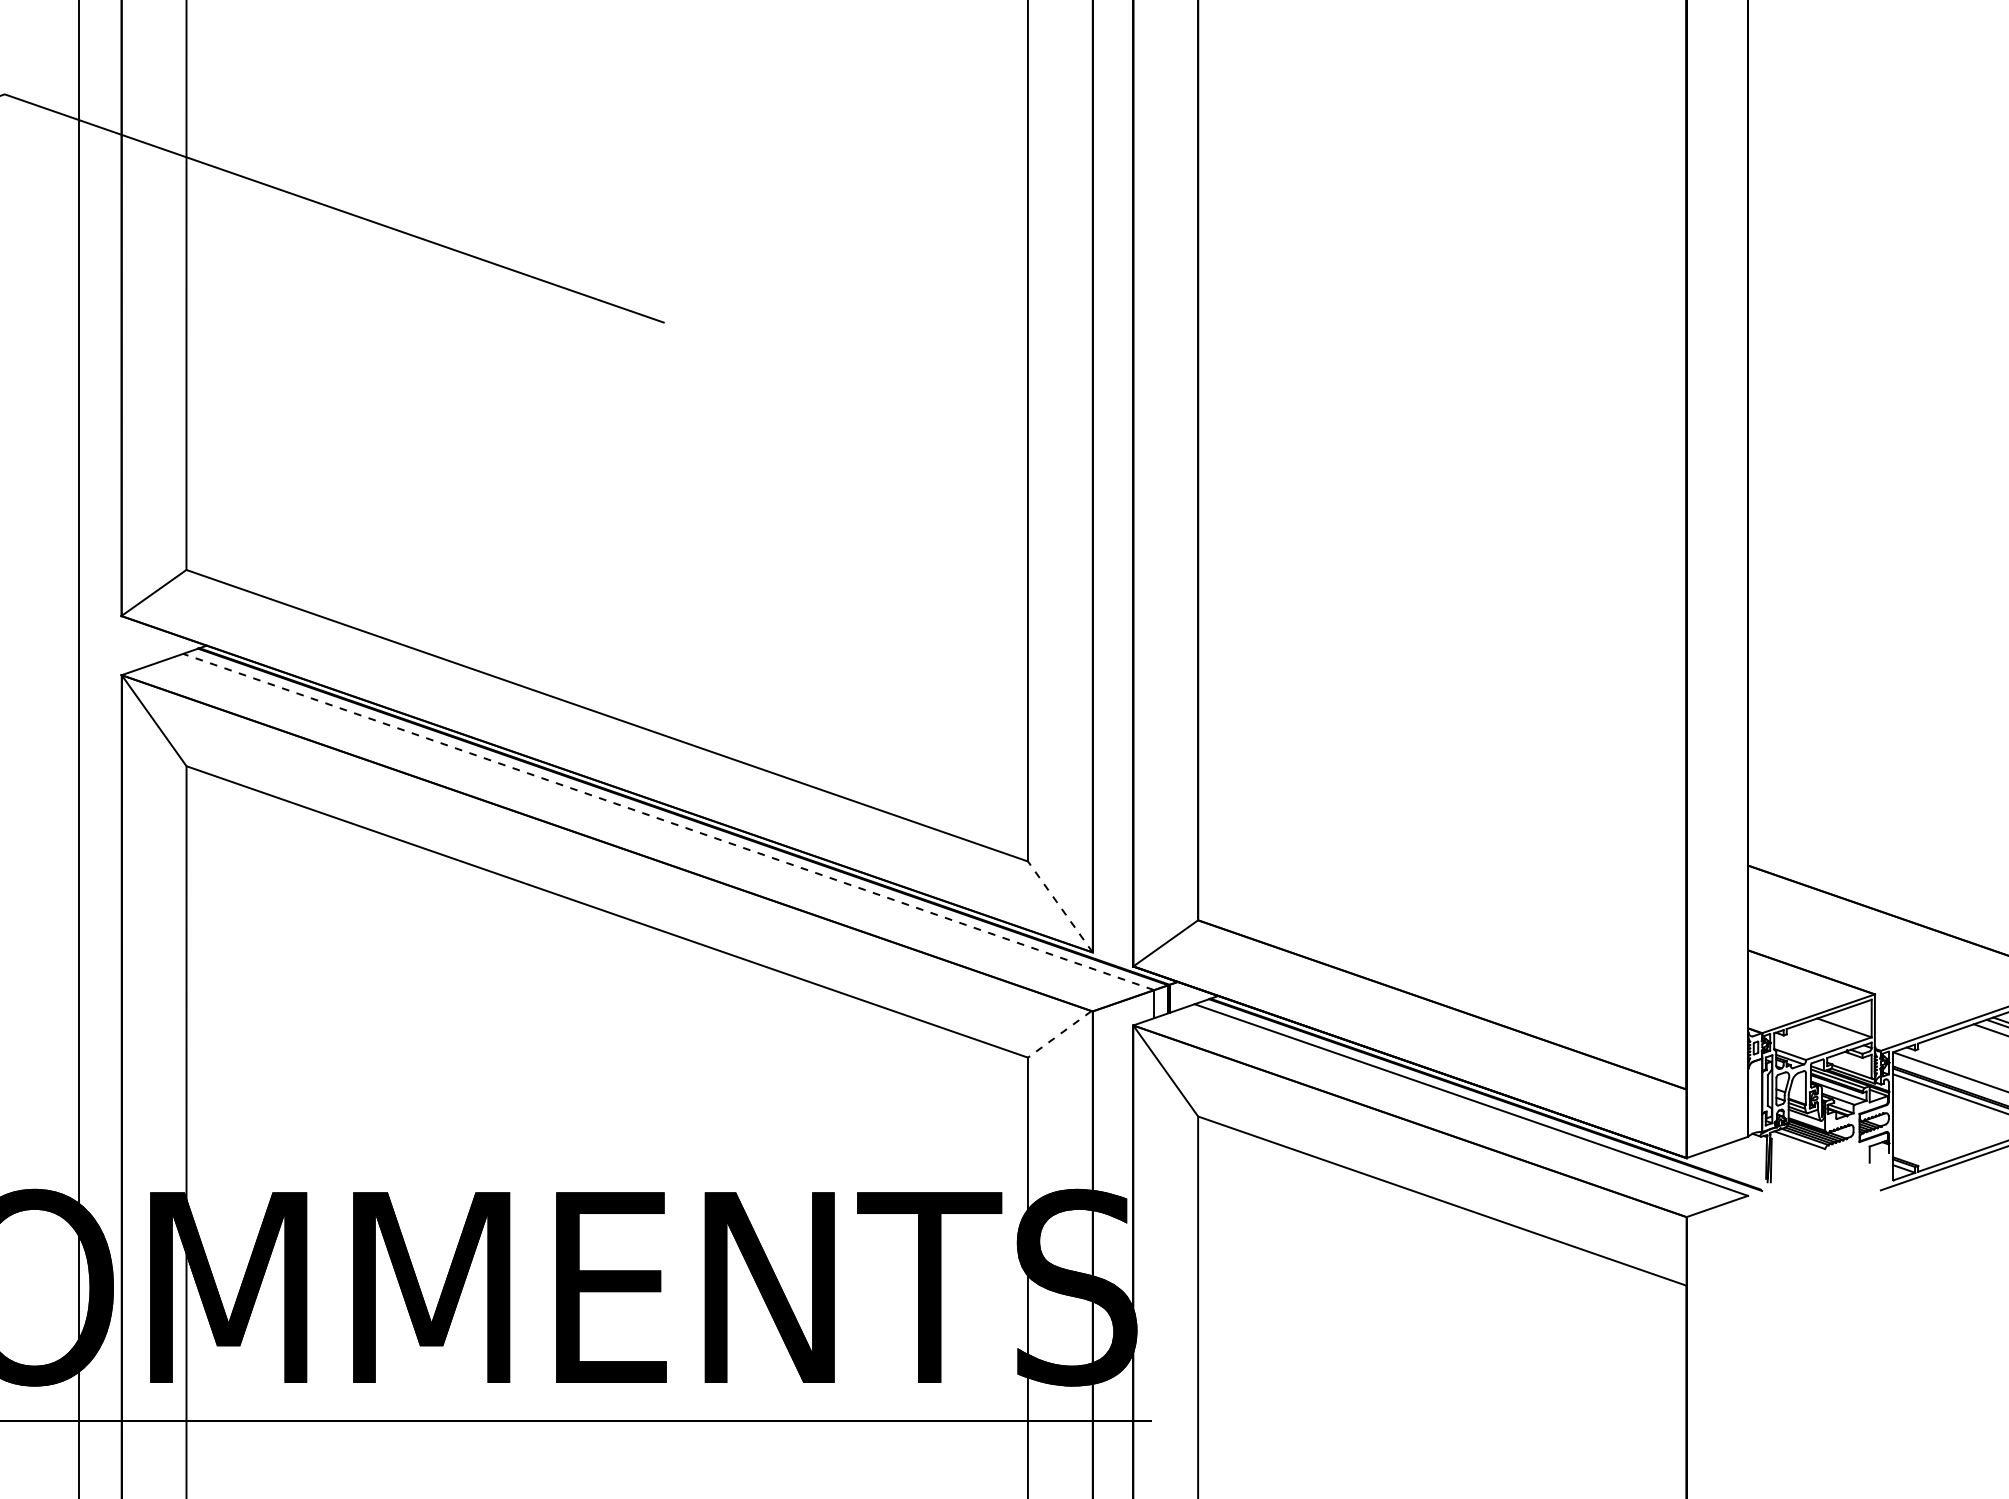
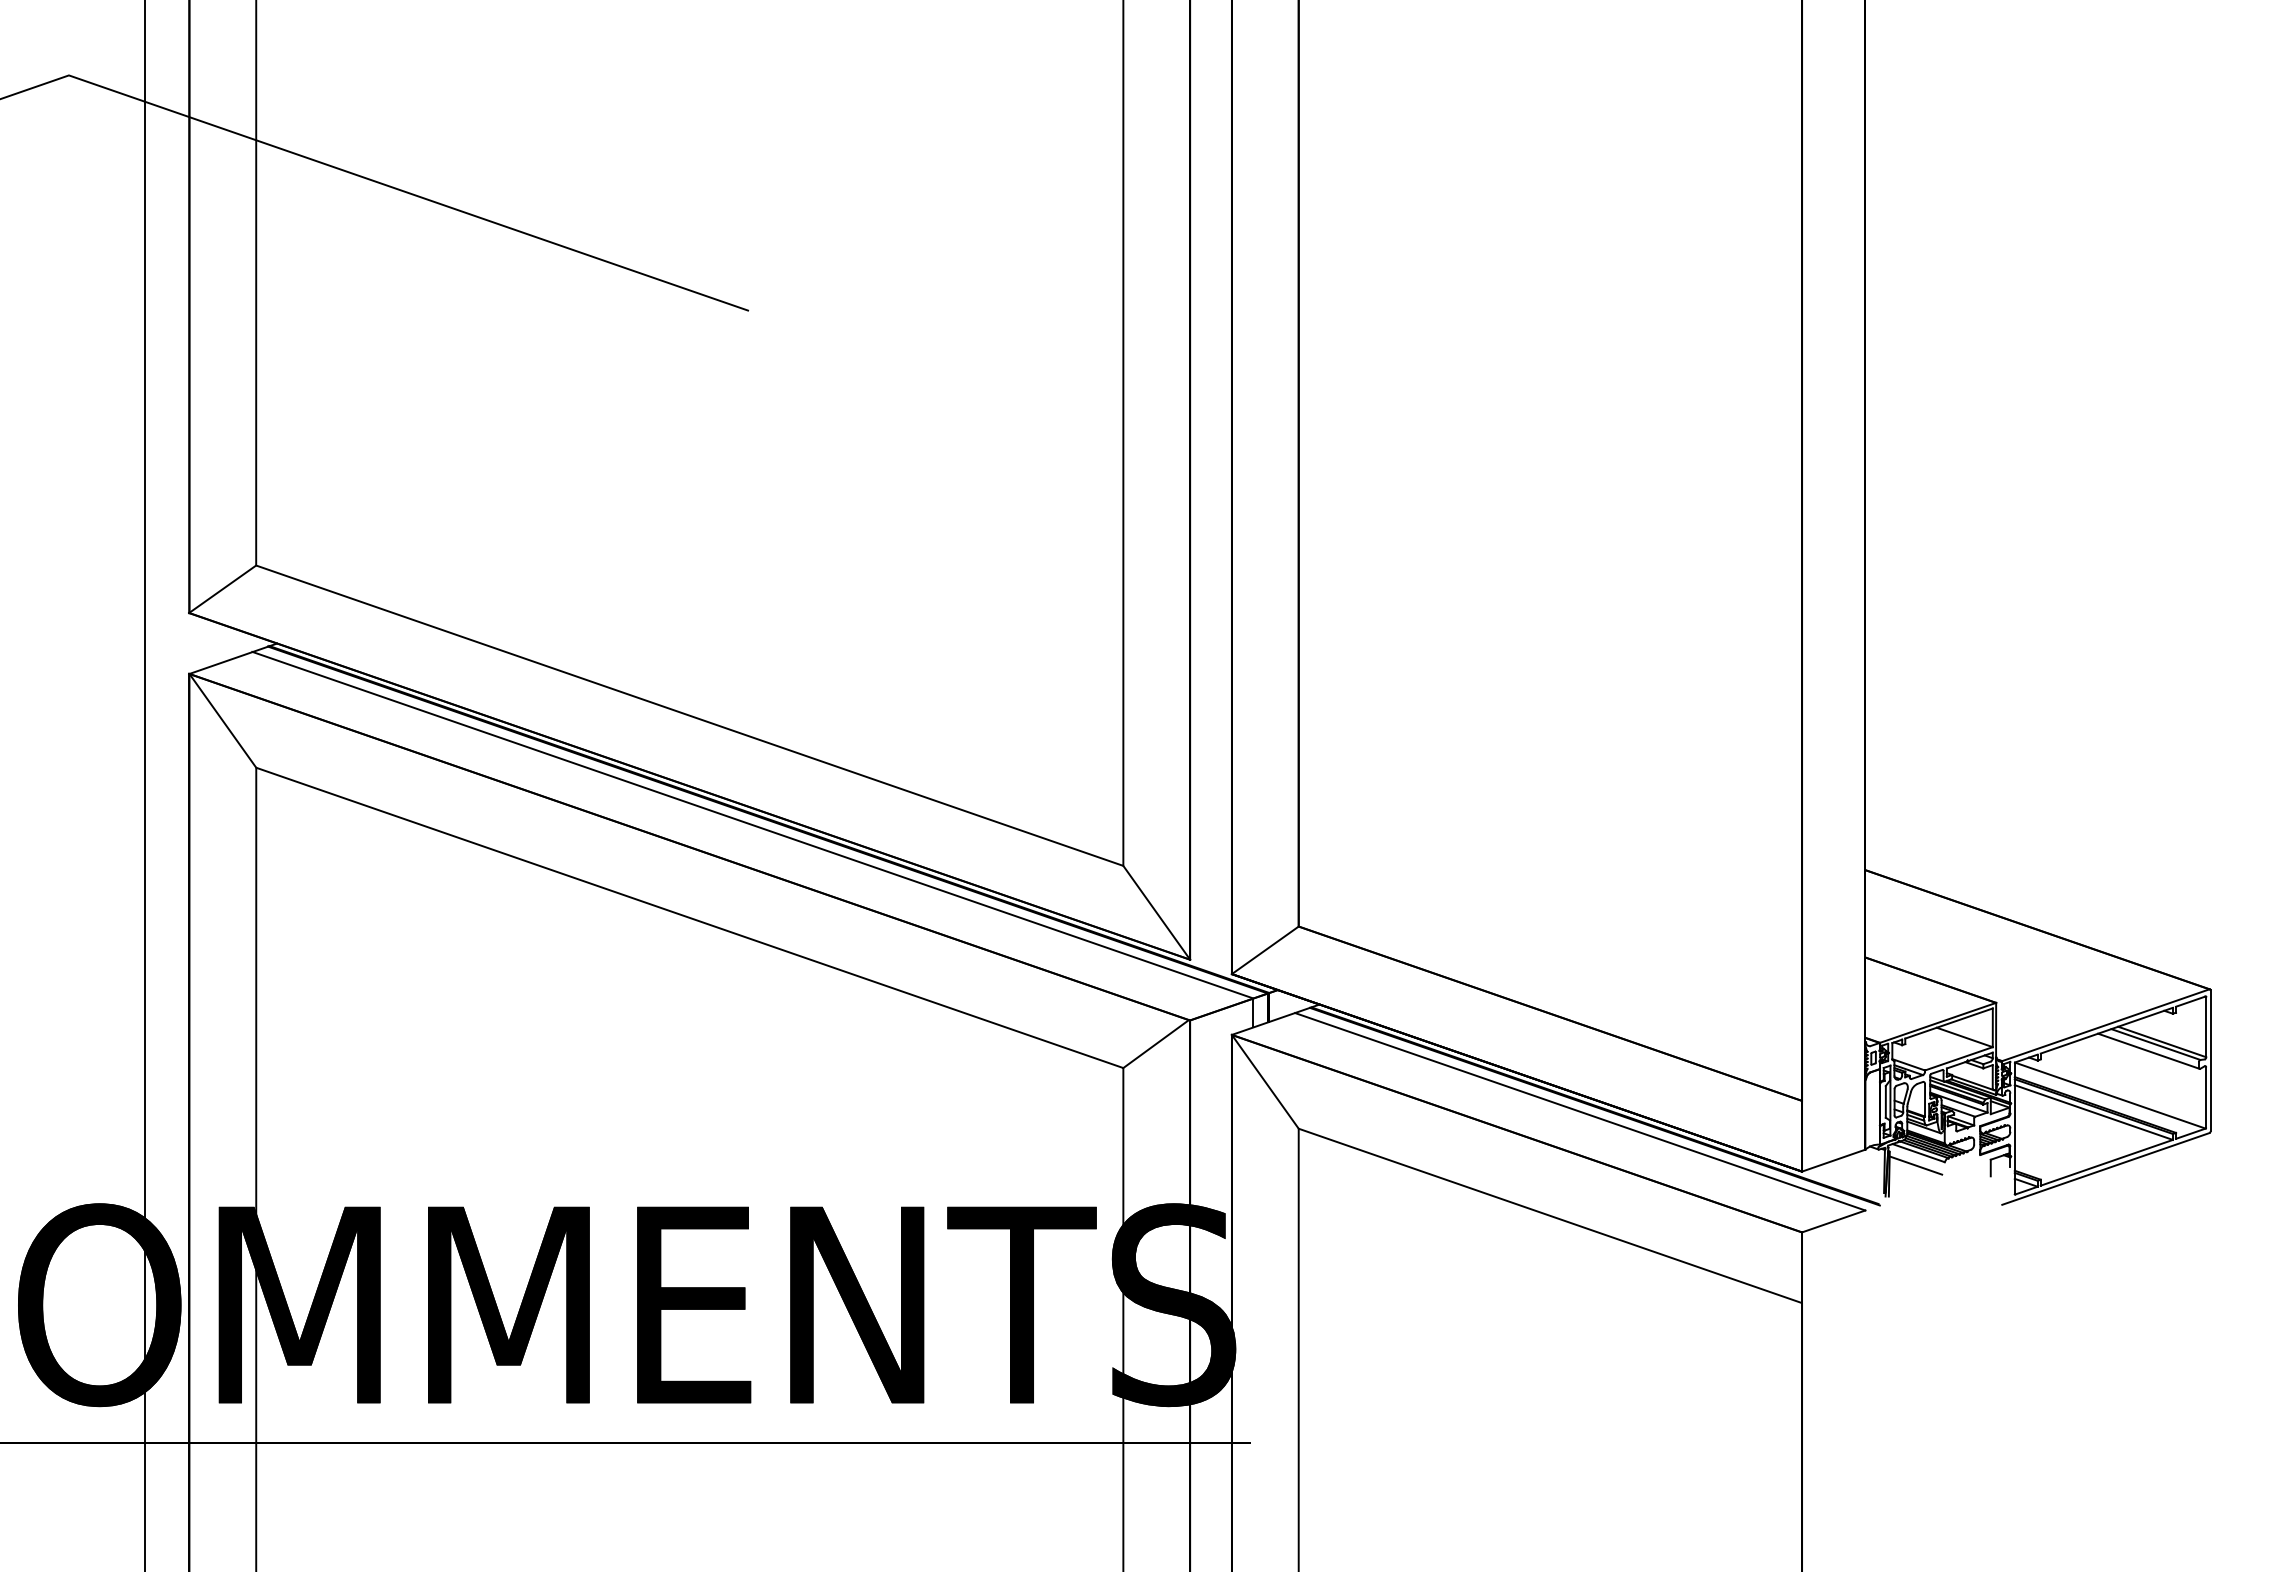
line: (668, 822) -> (752, 825), dashed -> solid
line: (1060, 906) -> (1156, 912), dashed -> solid
line: (1060, 1034) -> (1156, 1044), dashed -> solid
line: (1796, 1152) -> (1915, 1165), added

